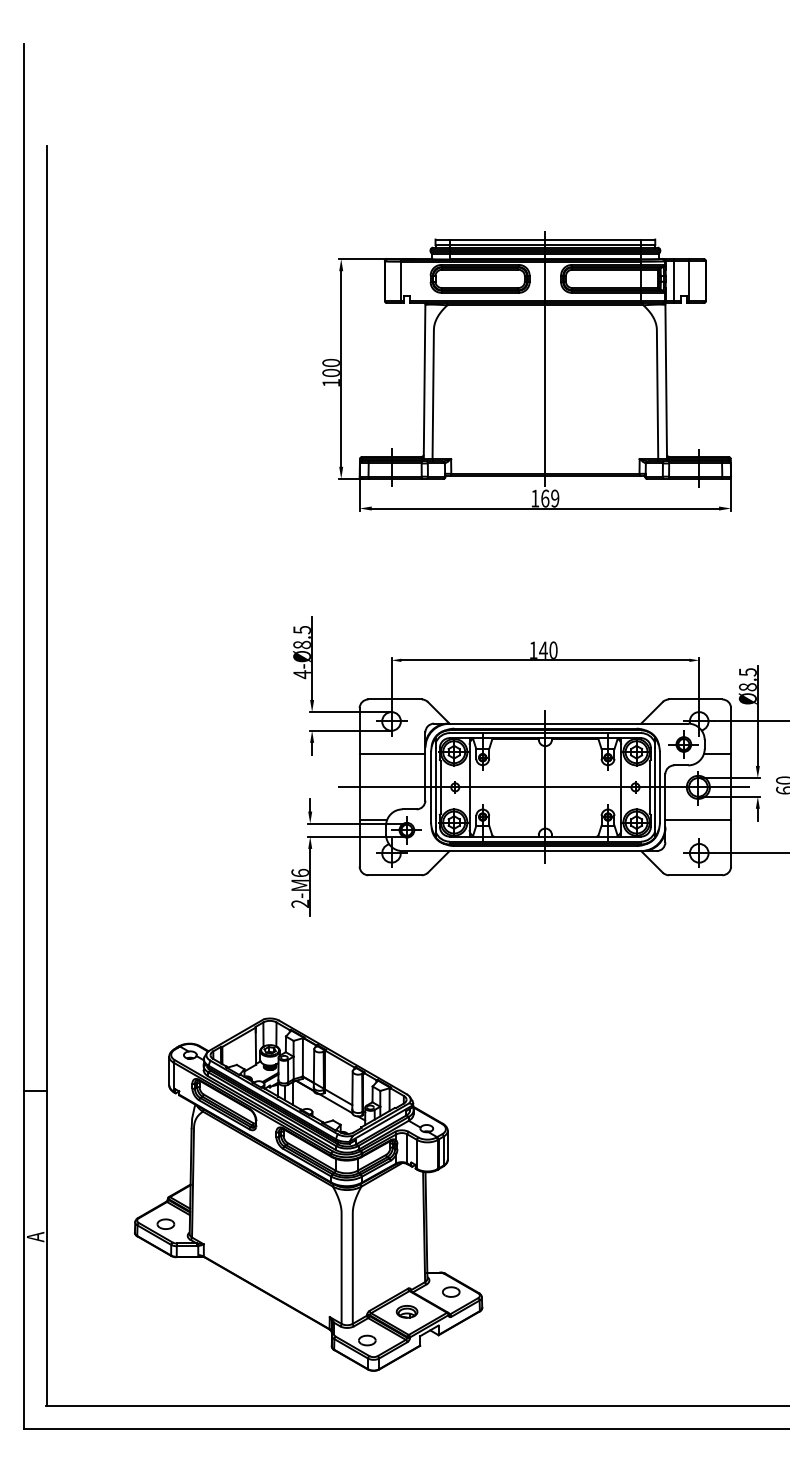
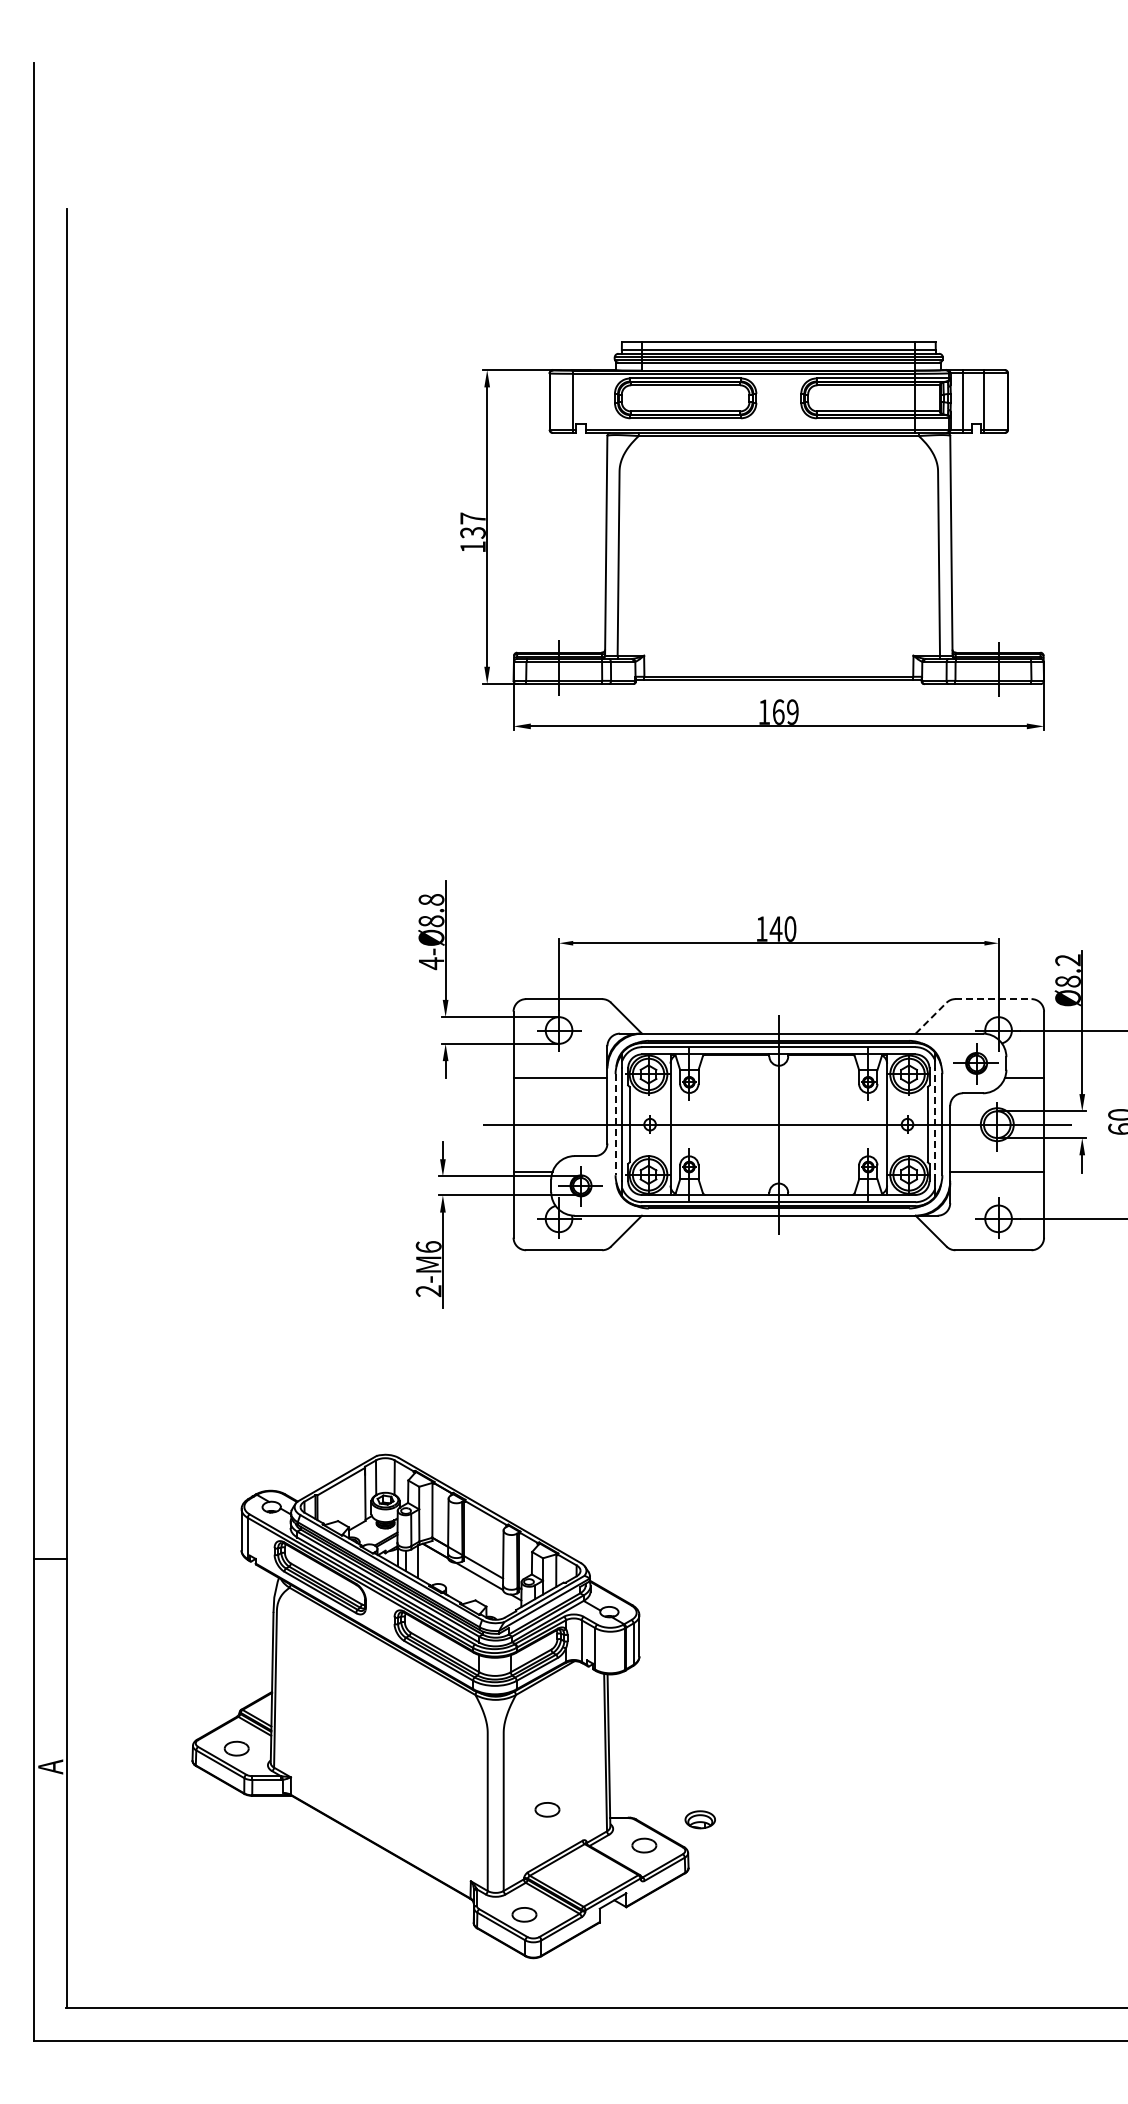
line: (545, 359) -> (778, 513), removed
text: (330, 367) -> (472, 525), 100 -> 137
text: (302, 630) -> (431, 900), 4-Ø8.5 -> 4-Ø8.8
text: (747, 672) -> (1067, 960), Ø8.5 -> Ø8.2
line: (695, 699) -> (993, 999), solid -> dashed
line: (652, 713) -> (931, 1018), solid -> dashed
line: (431, 787) -> (615, 1124), solid -> dashed
line: (655, 787) -> (935, 1124), solid -> dashed
part: (383, 1266) -> (547, 1809), added
part: (406, 1311) -> (699, 1819), moved

